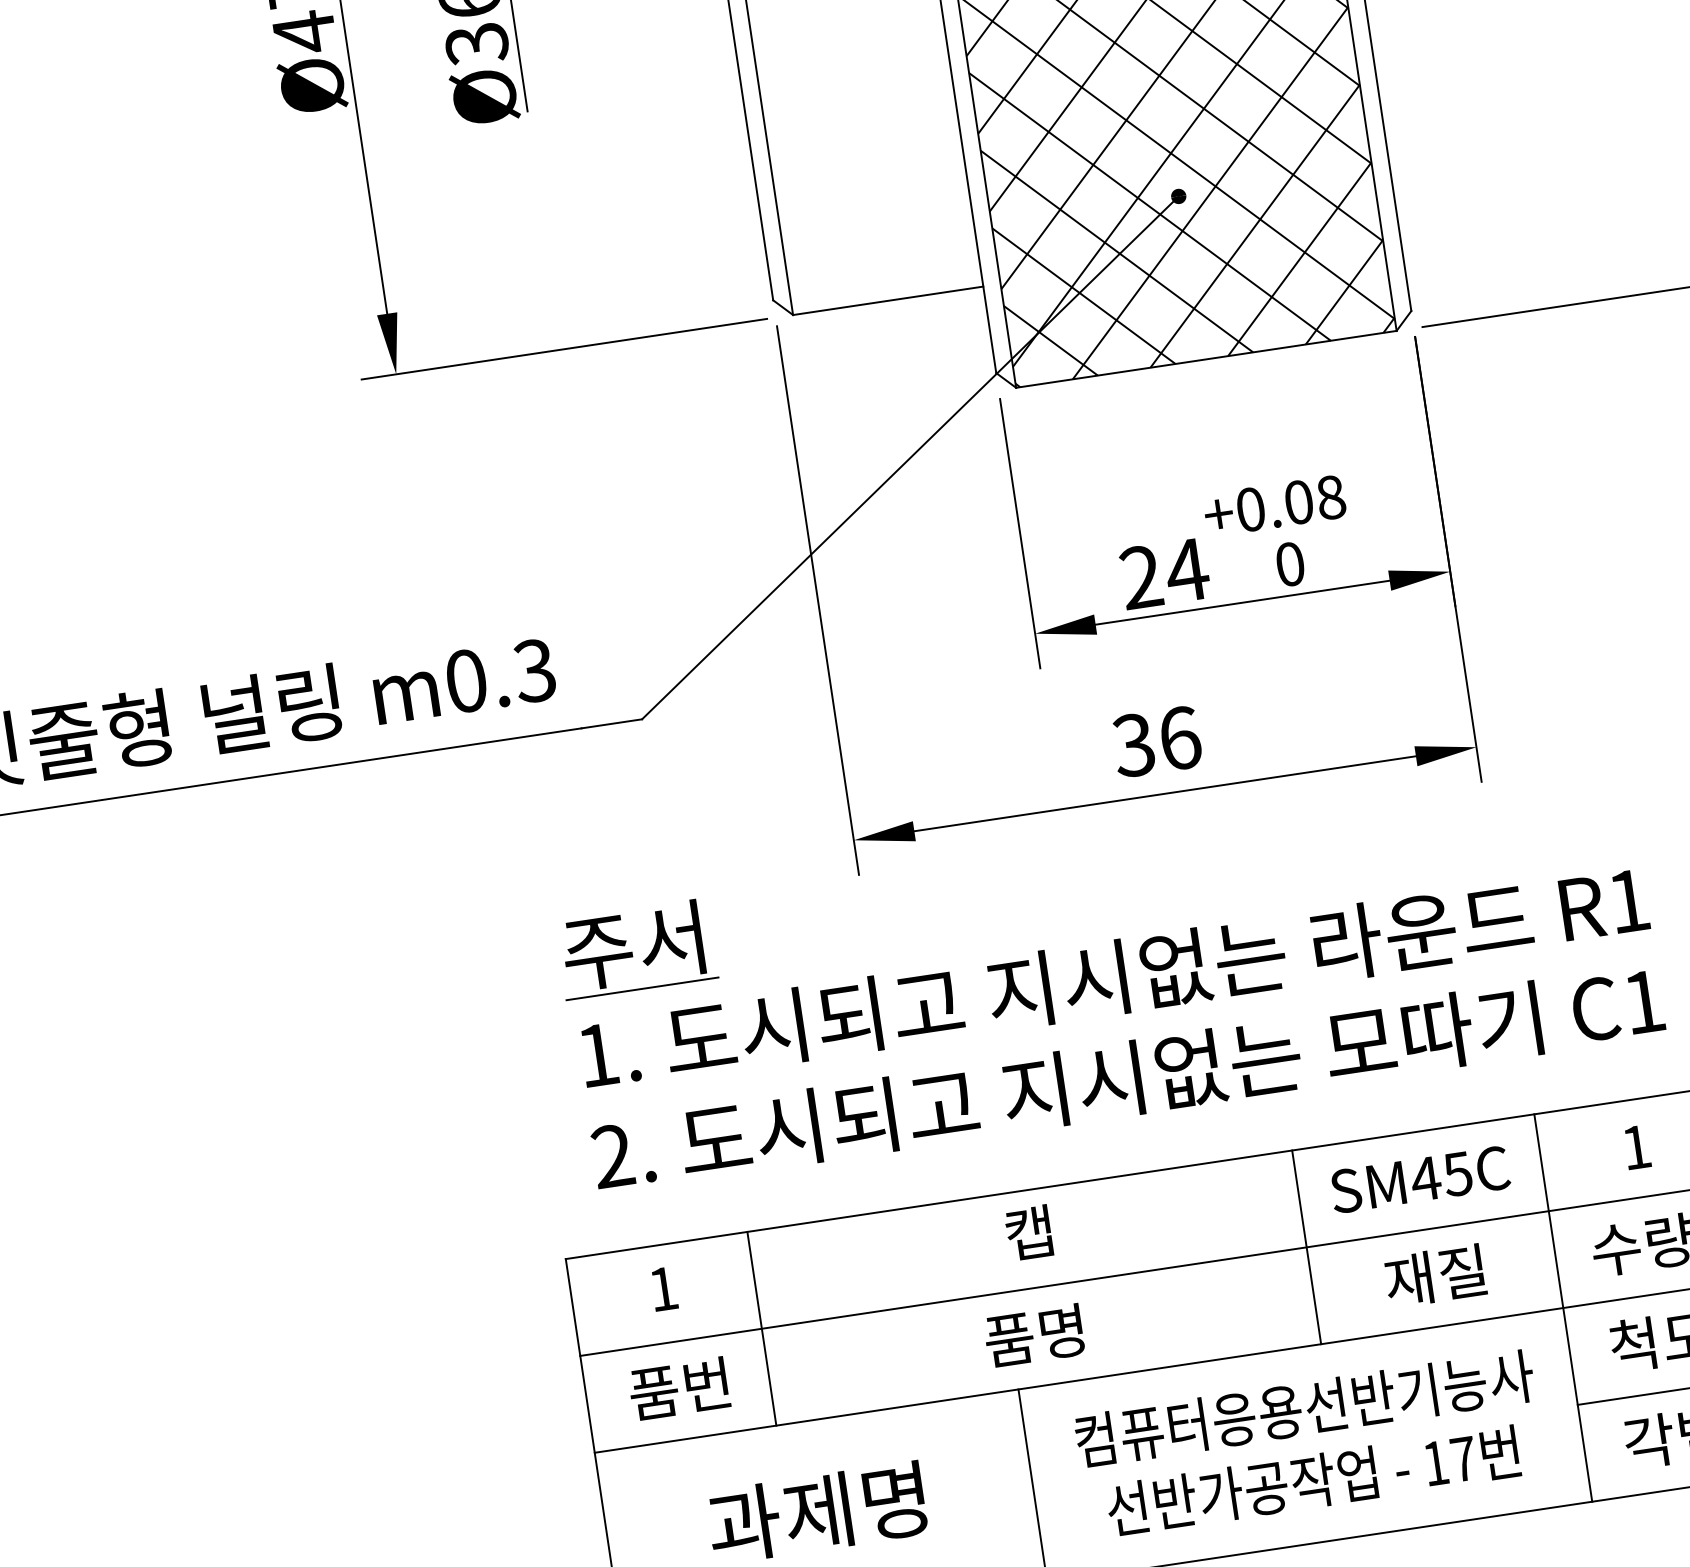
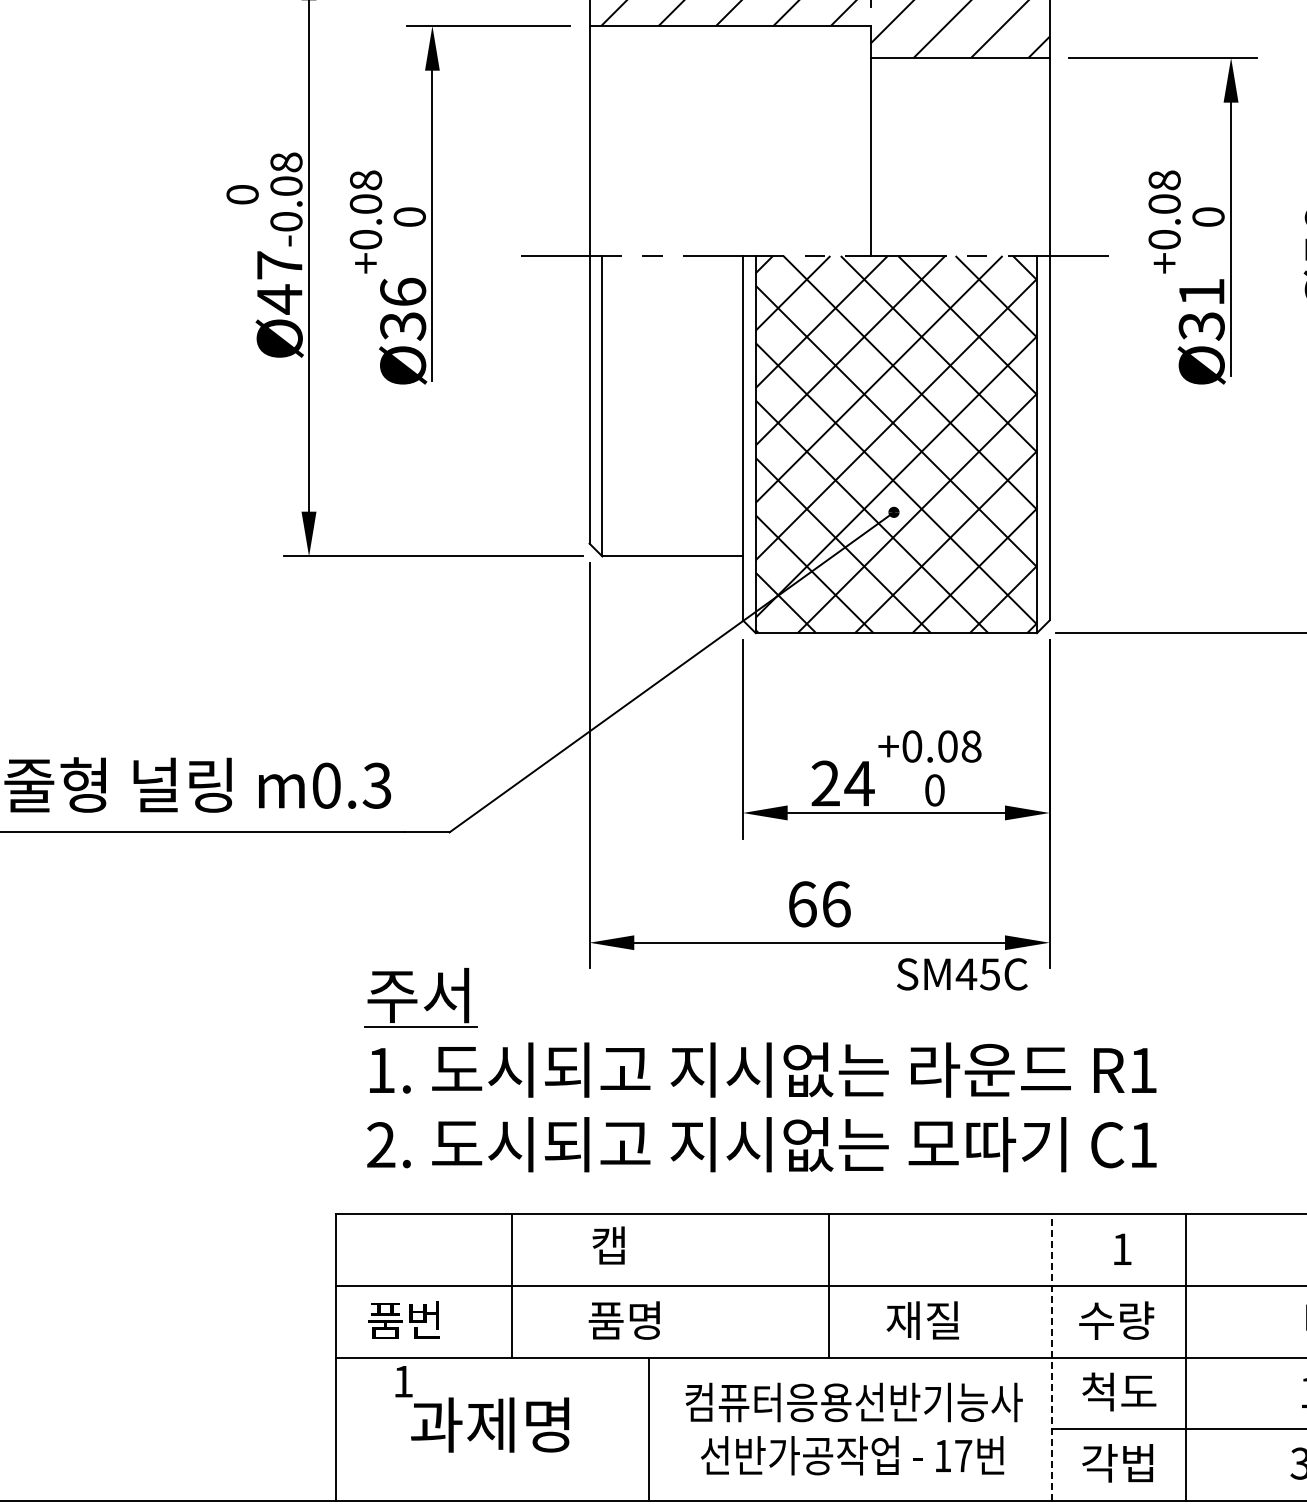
text: (1132, 745) -> (801, 904), 36 -> 66
text: (1420, 1179) -> (962, 974), moved
text: (1028, 1232) -> (608, 1245), moved
line: (1305, 1246) -> (828, 1285), moved
text: (1434, 1275) -> (922, 1320), moved
text: (663, 1288) -> (403, 1381), moved
line: (1562, 1308) -> (1051, 1357), solid -> dashed
line: (762, 1328) -> (512, 1285), moved
text: (1033, 1336) -> (623, 1320), moved

